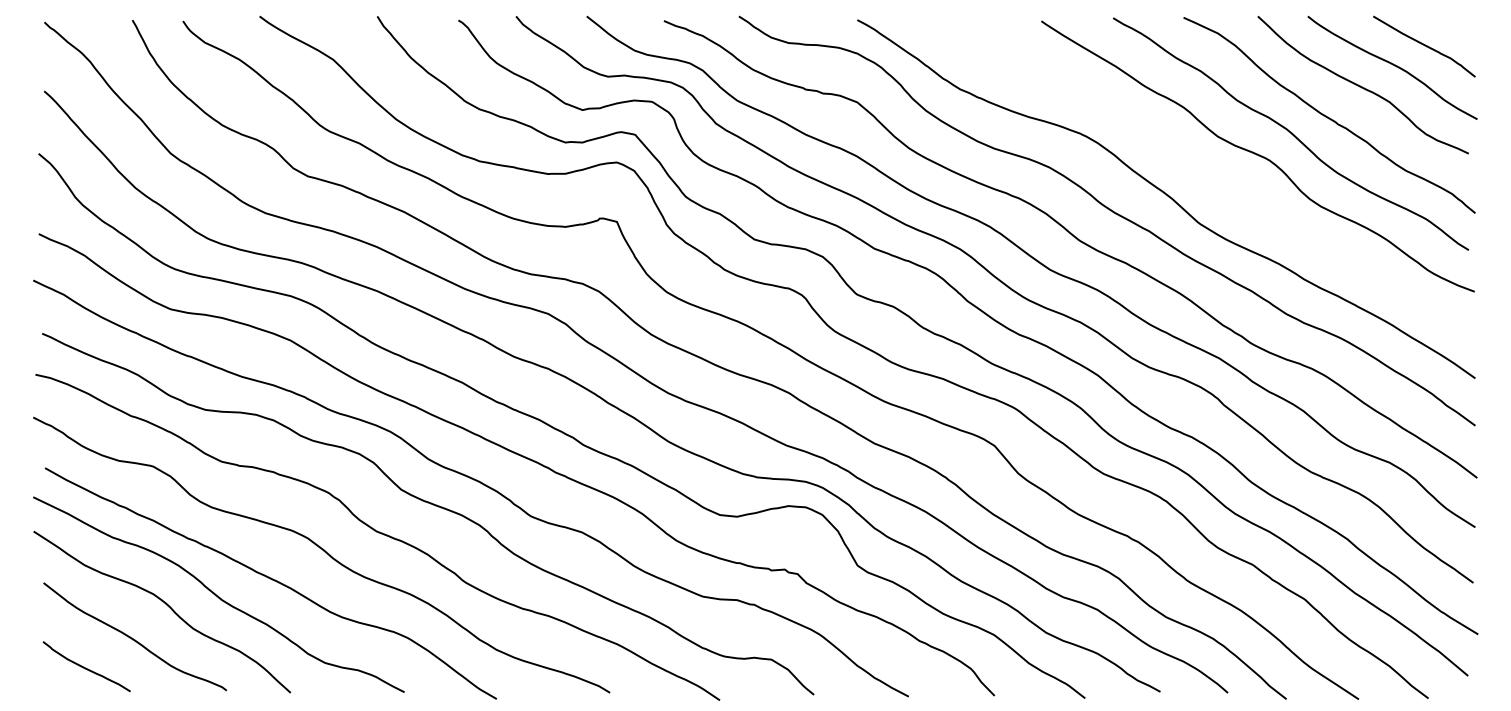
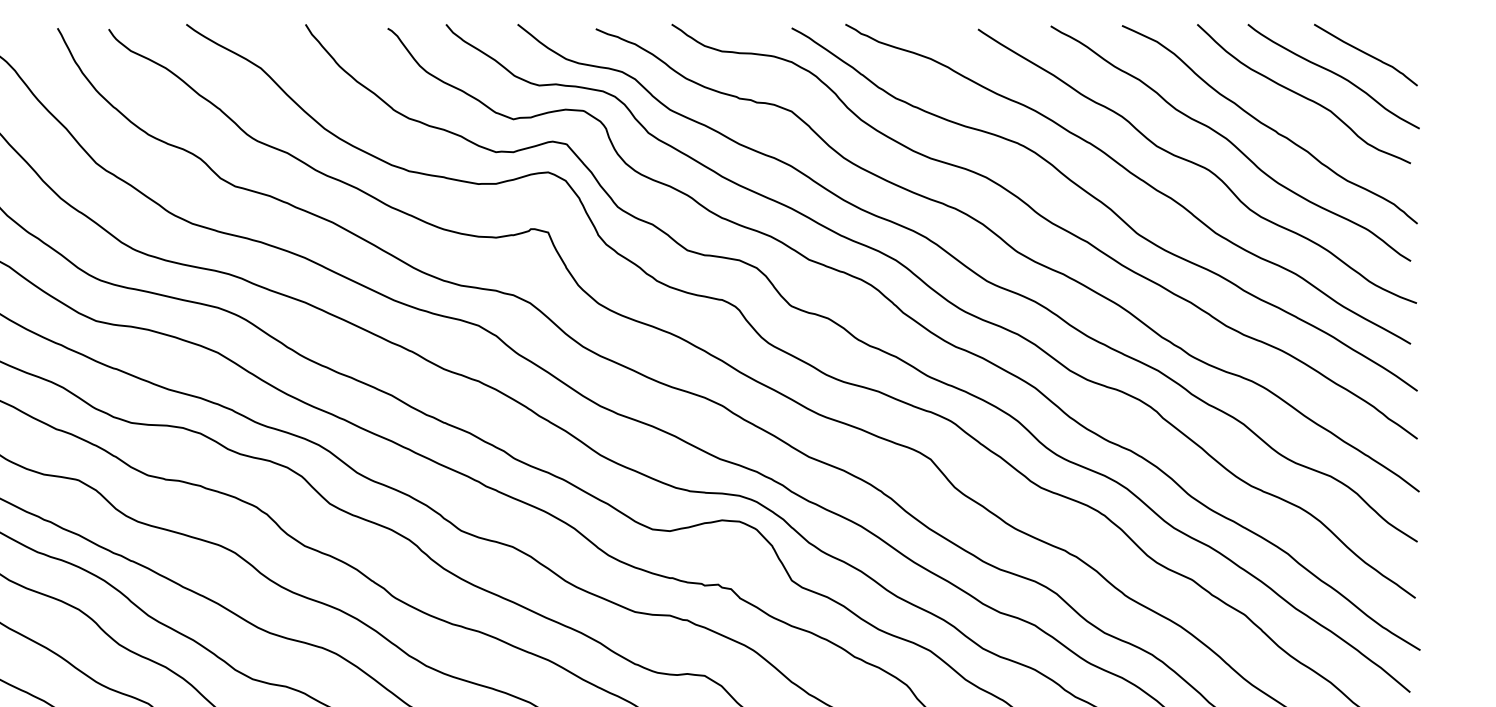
curve: (1195, 166) -> (1134, 176), added

